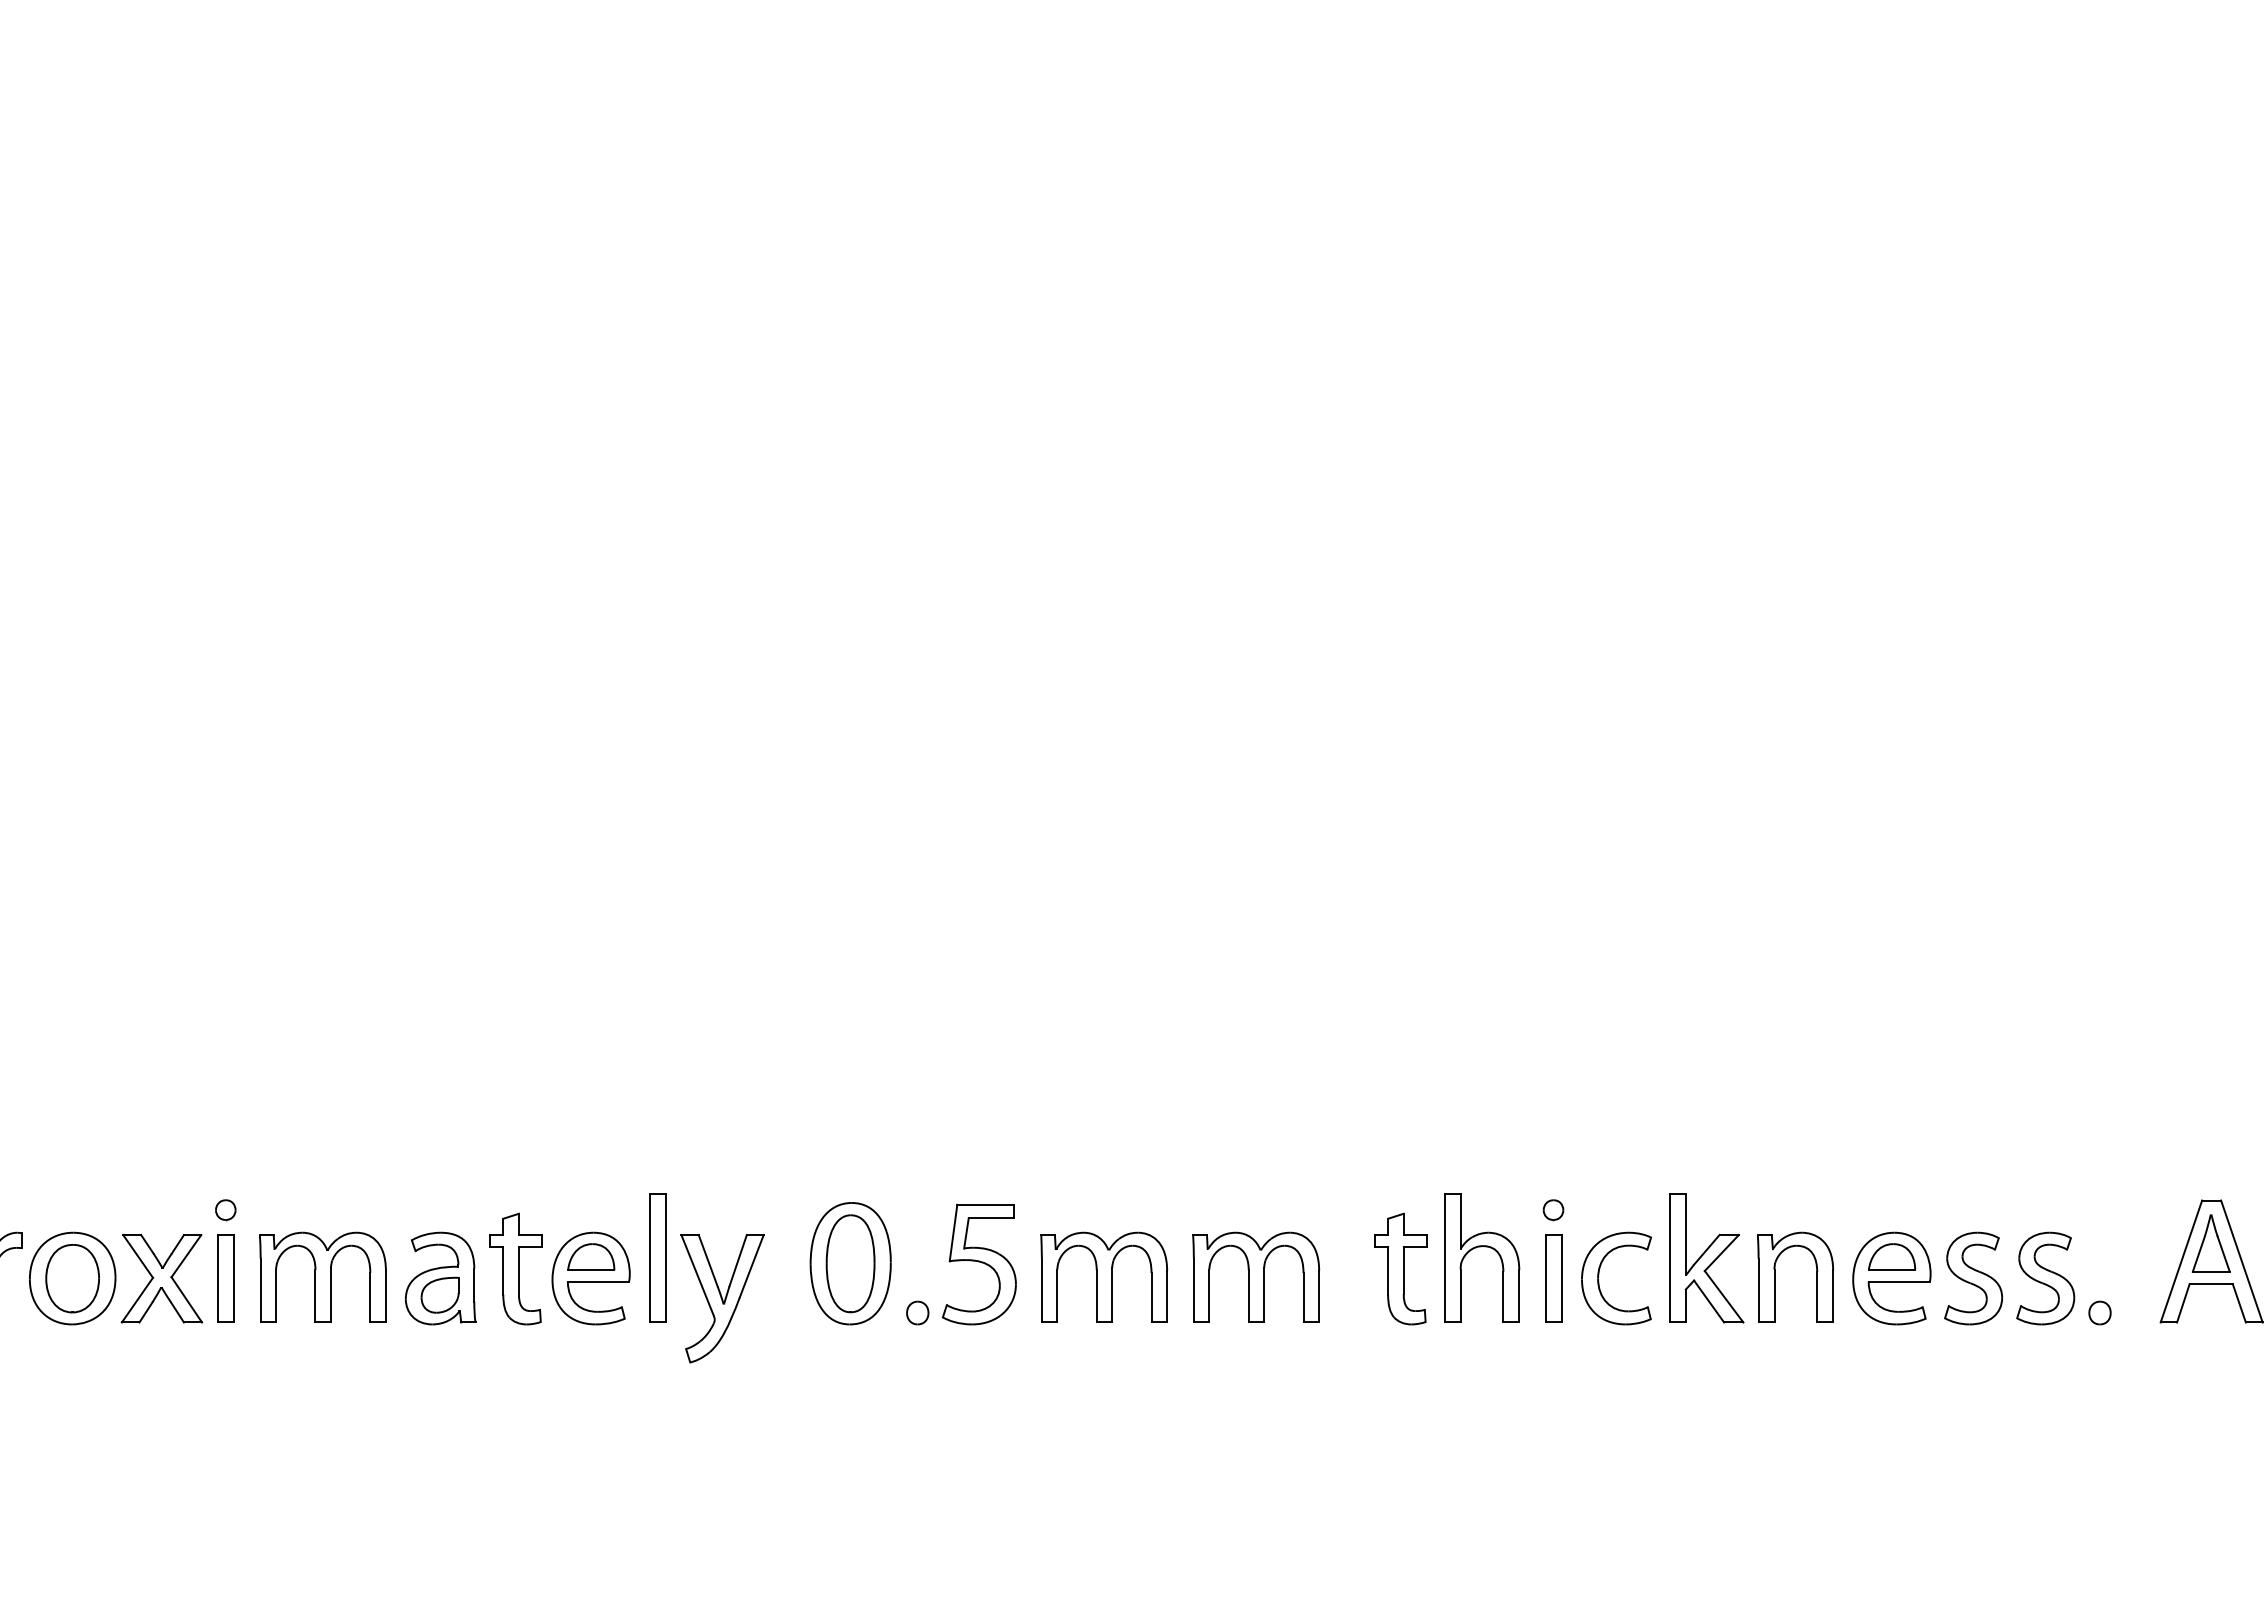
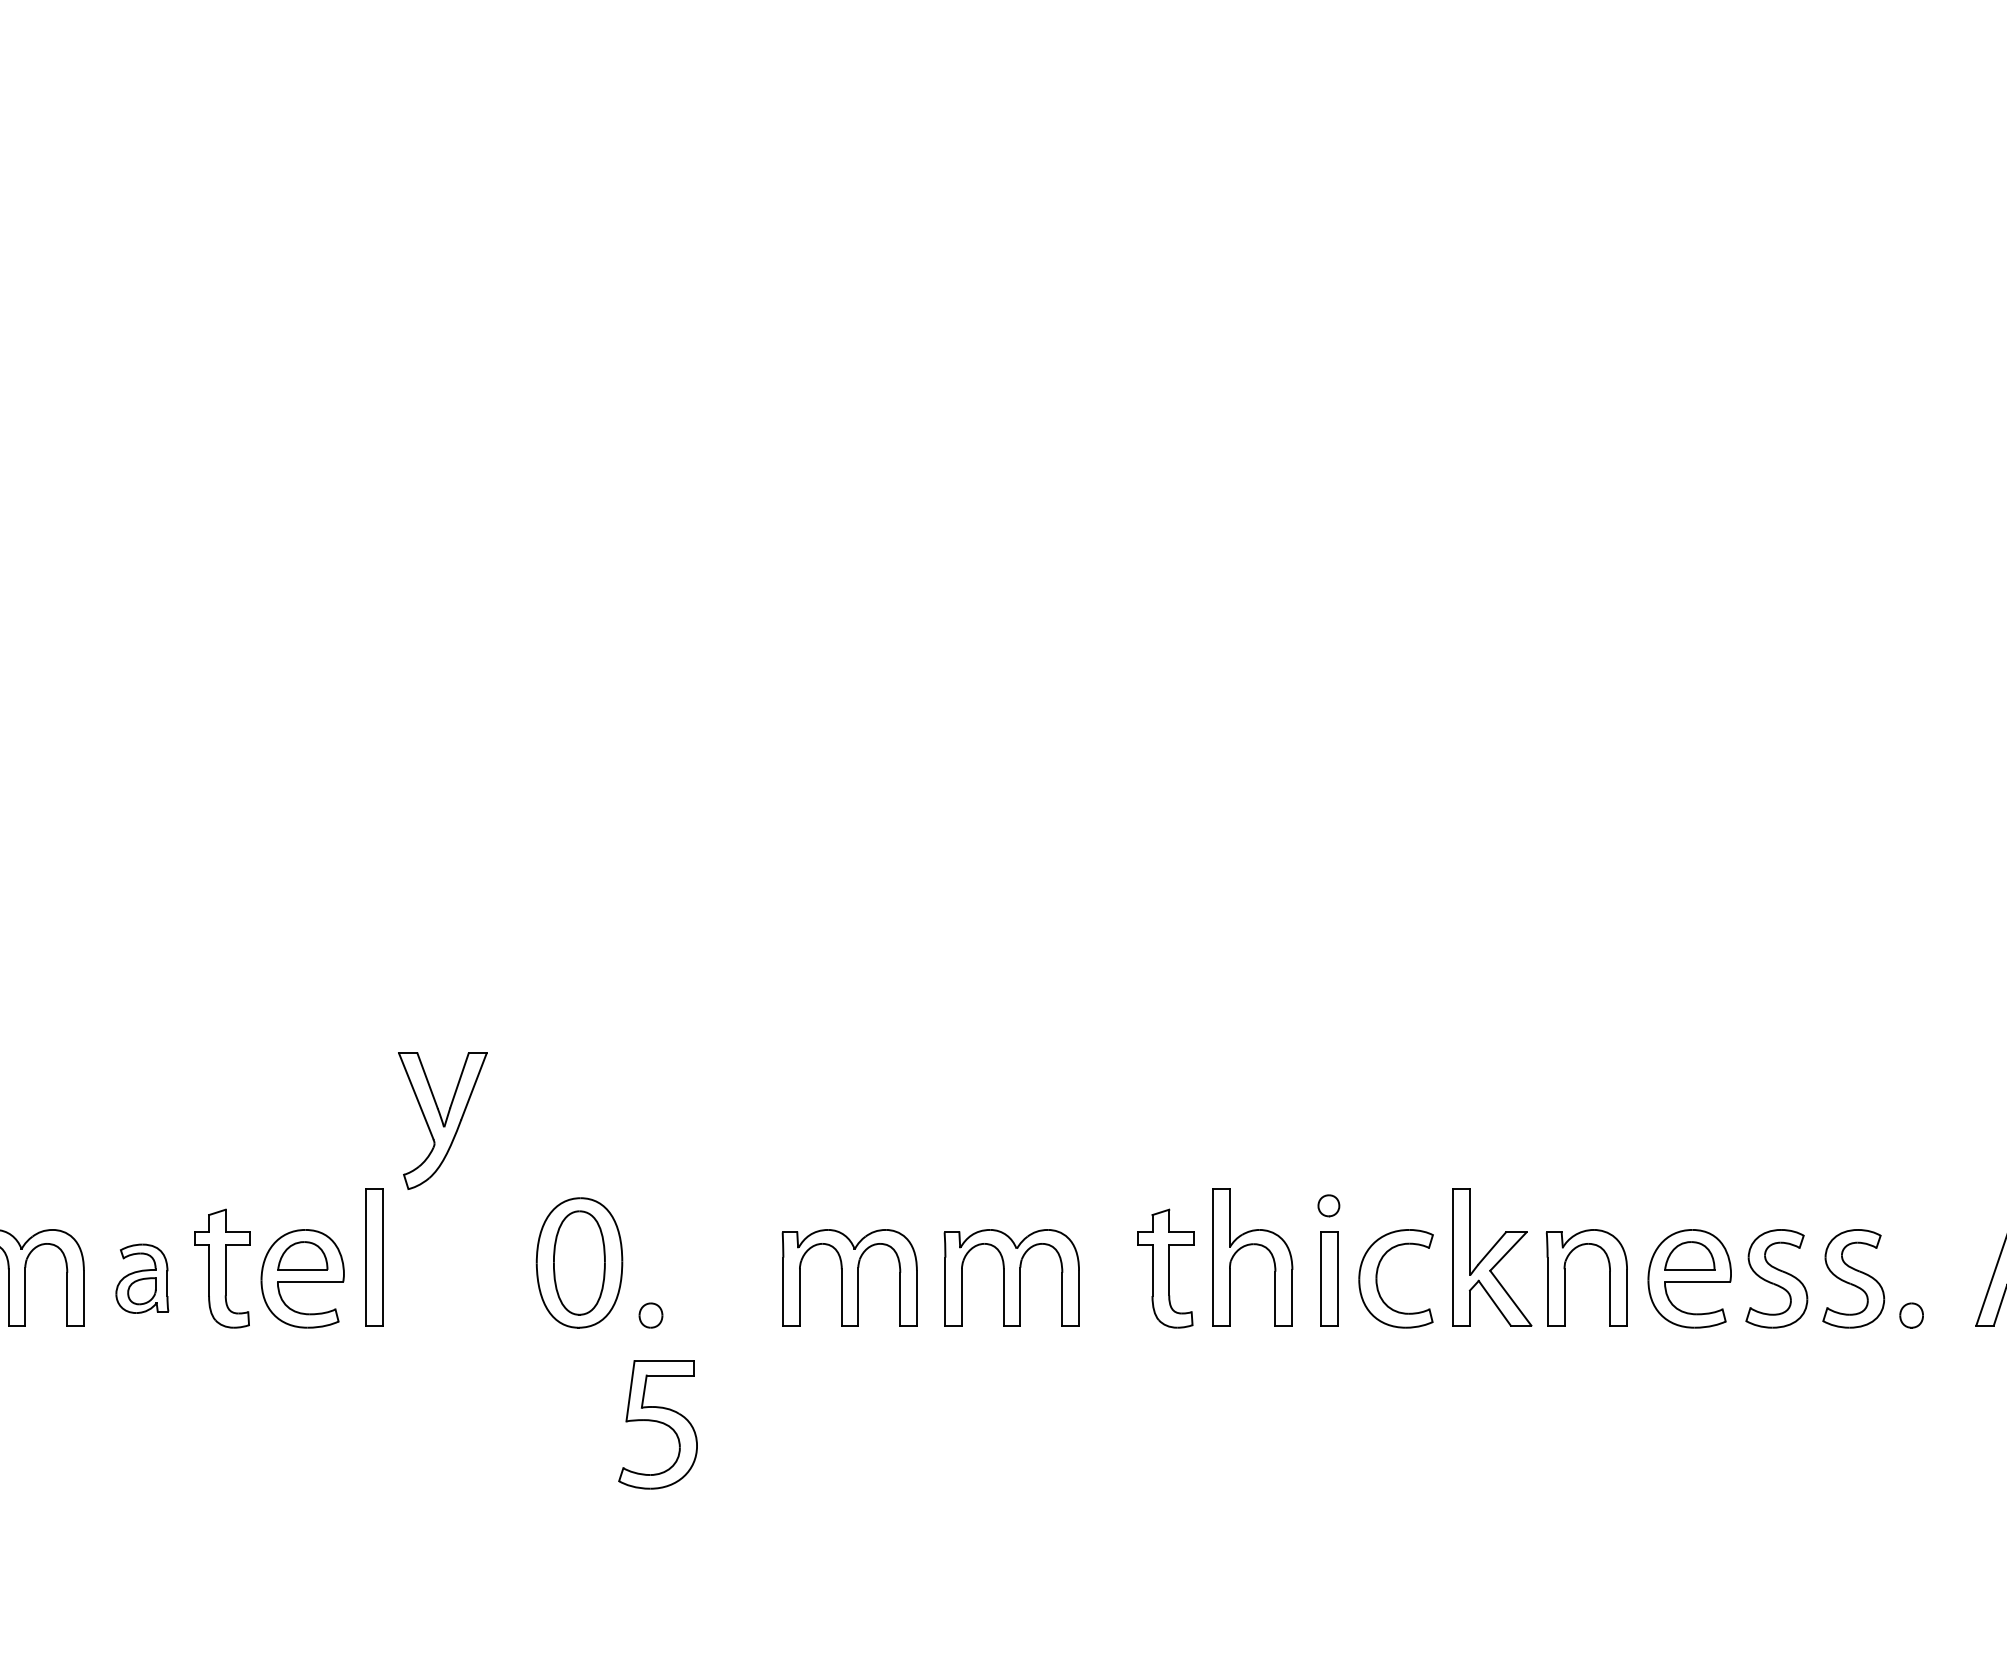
part: (978, 1264) -> (657, 1424), moved
part: (440, 1278) -> (142, 1278), size x0.7
part: (722, 1298) -> (442, 1120), moved

